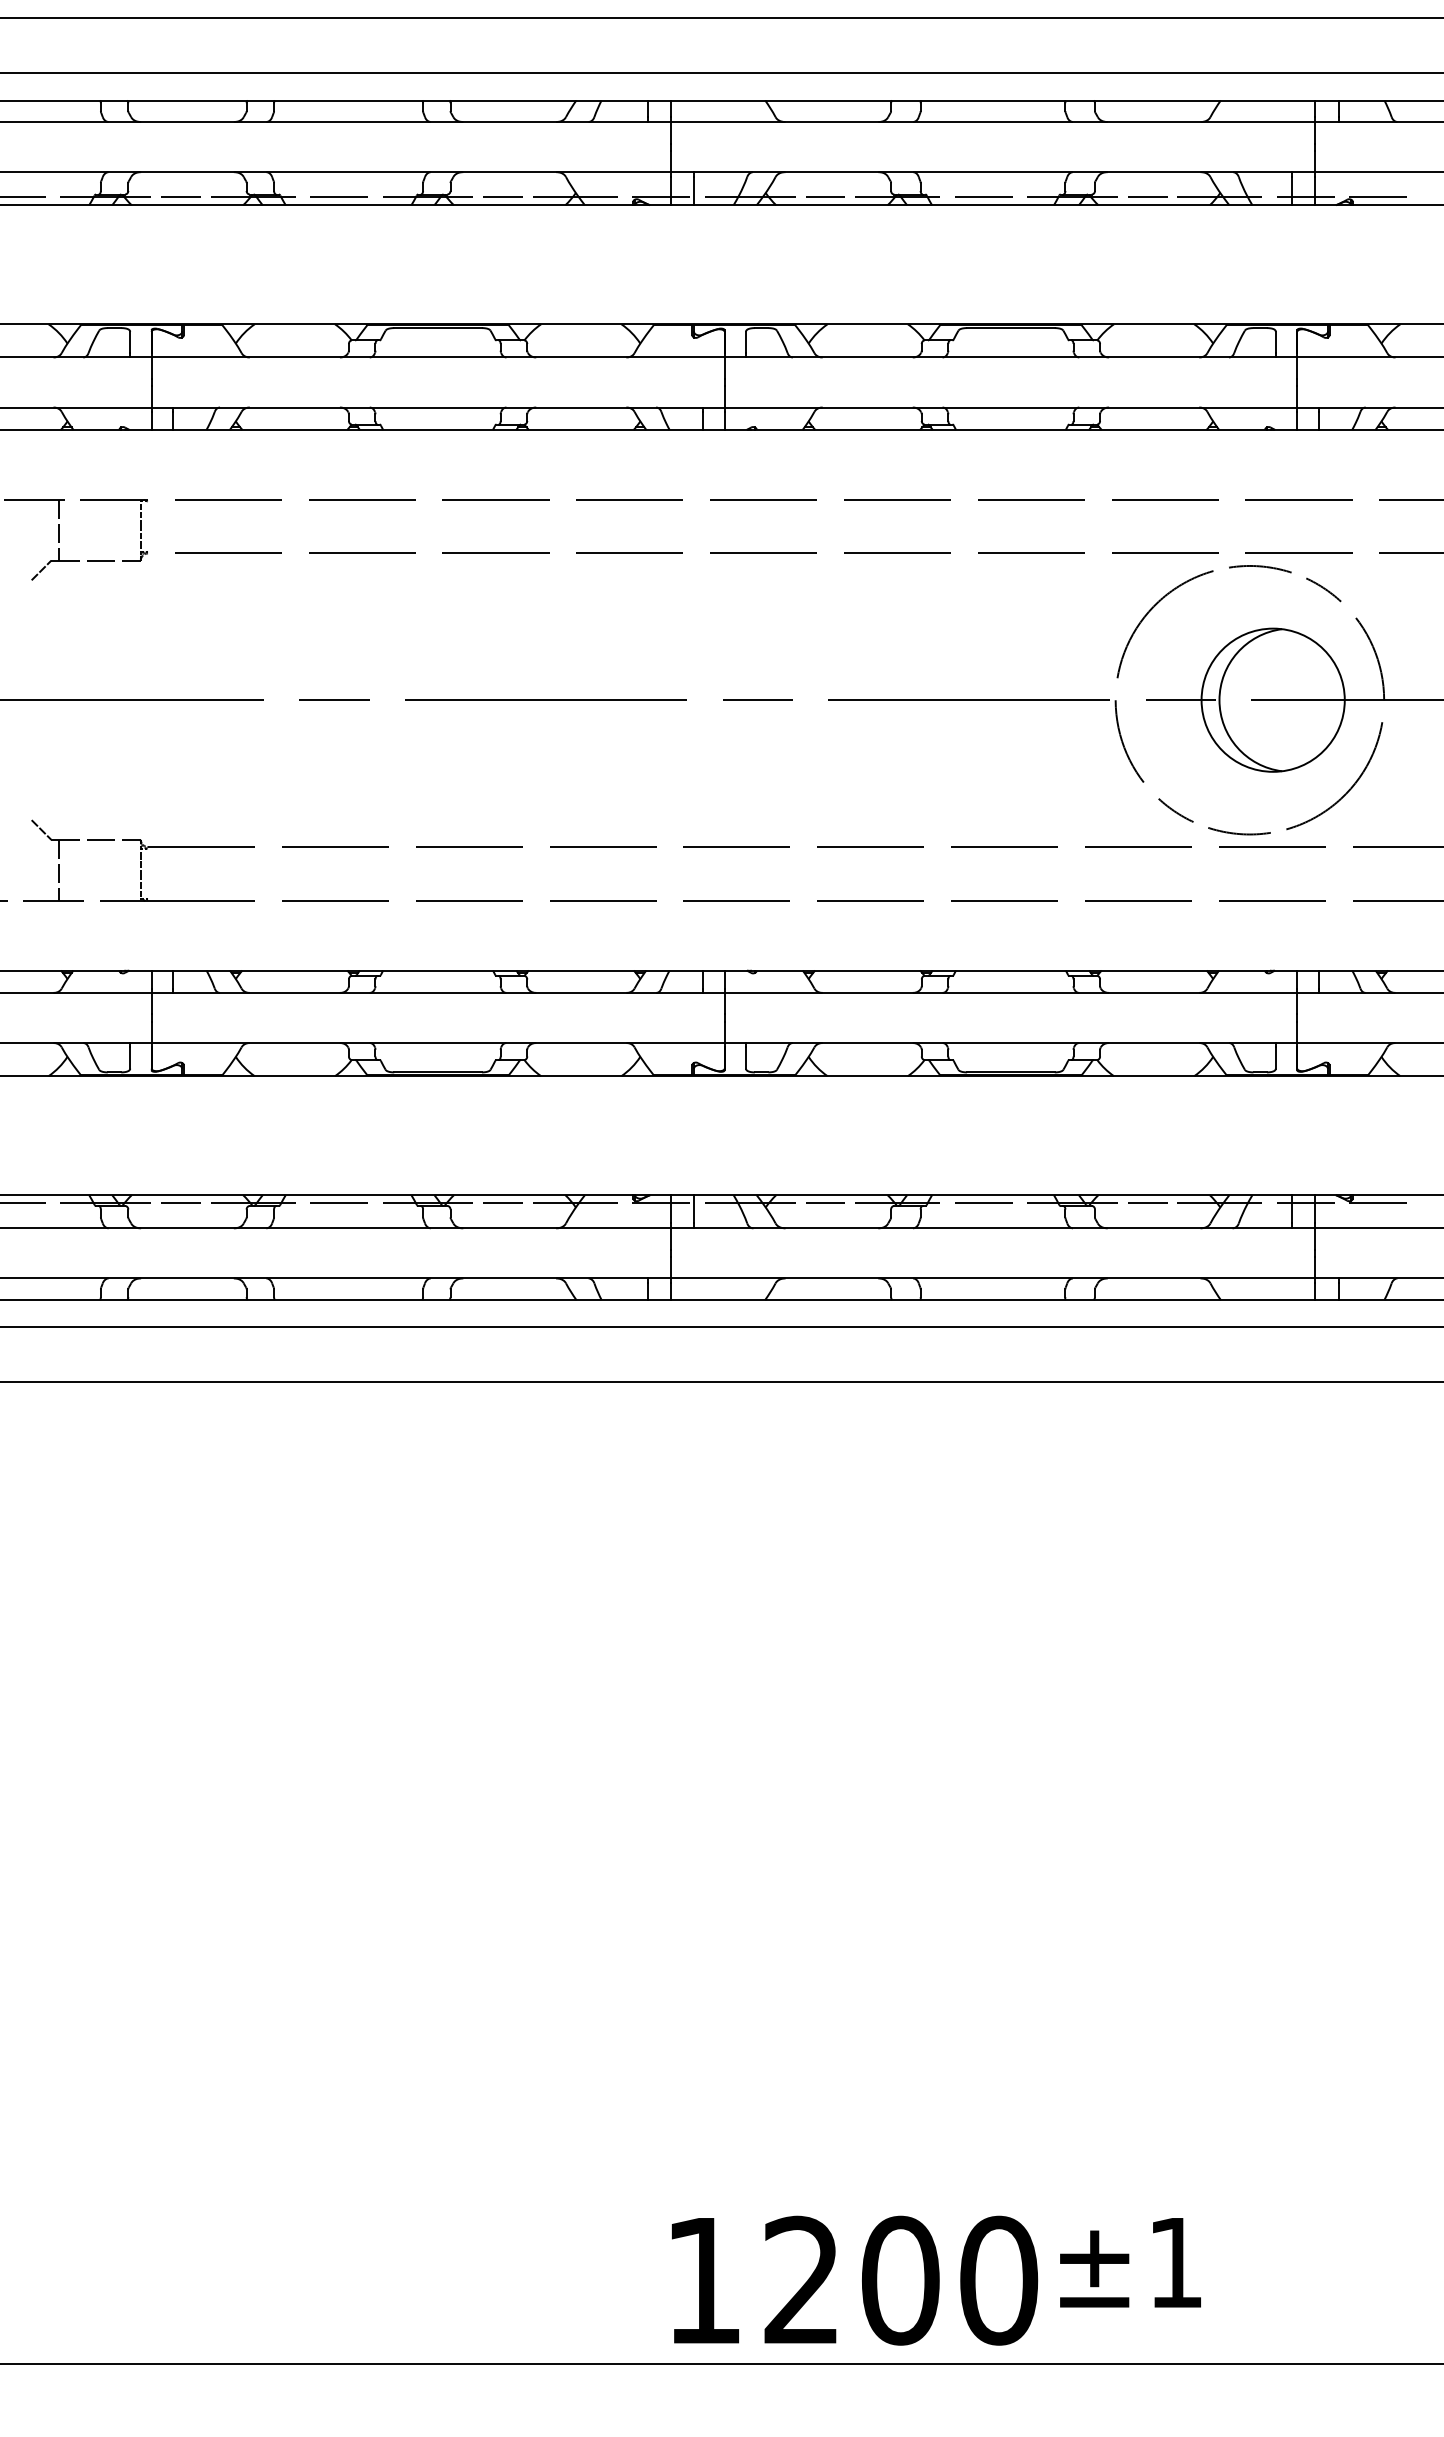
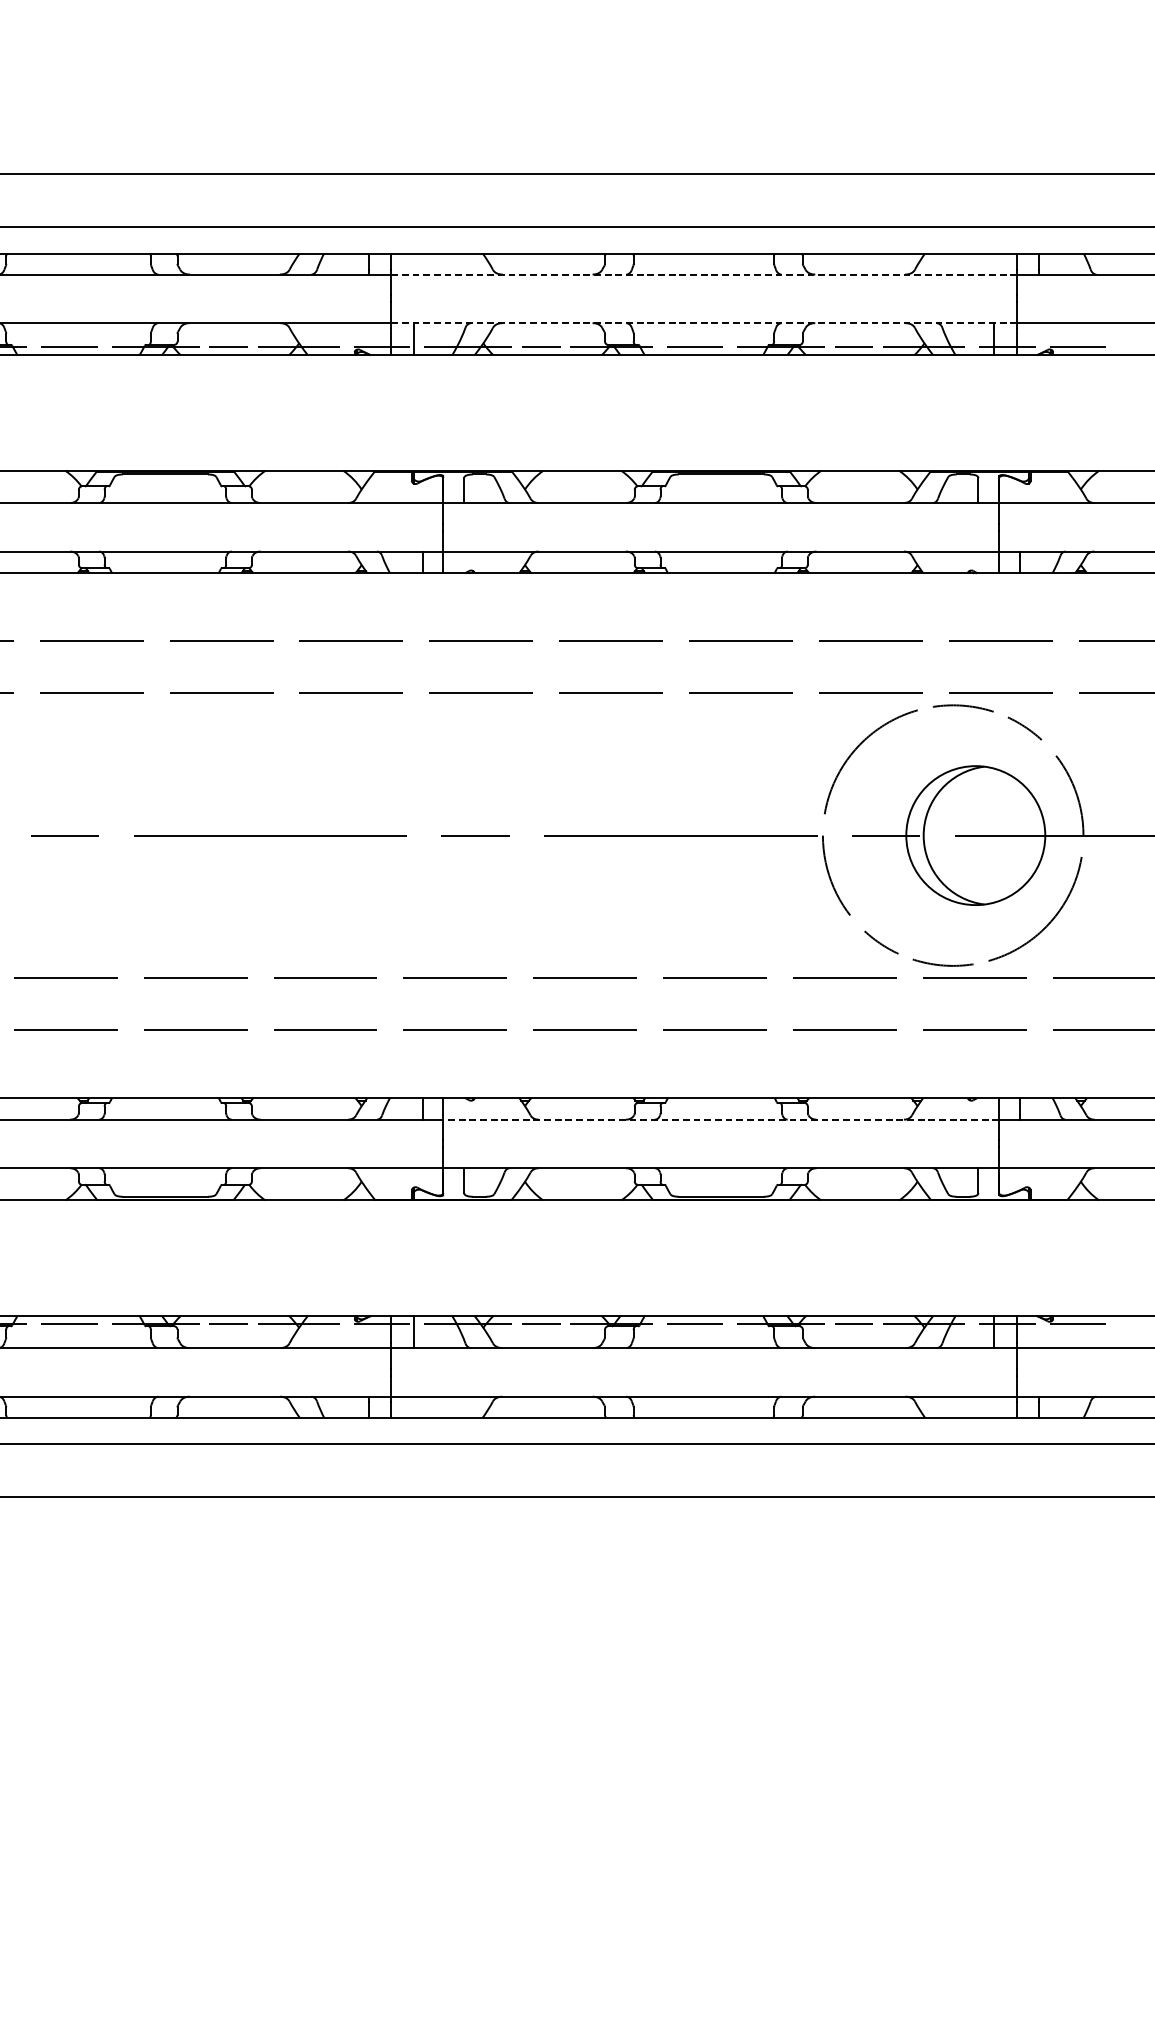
line: (993, 122) -> (704, 274), solid -> dashed
line: (993, 172) -> (704, 323), solid -> dashed
line: (1010, 992) -> (720, 1119), solid -> dashed

